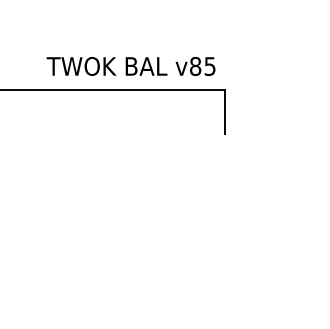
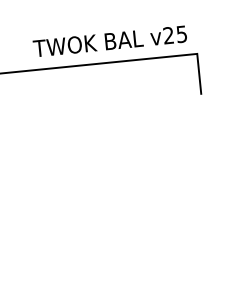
text: (195, 66) -> (168, 35), v85 -> v25

